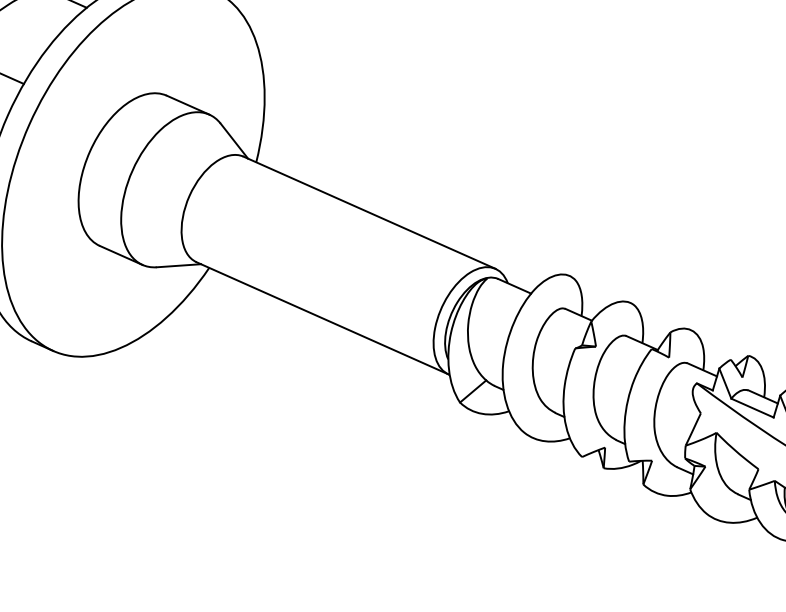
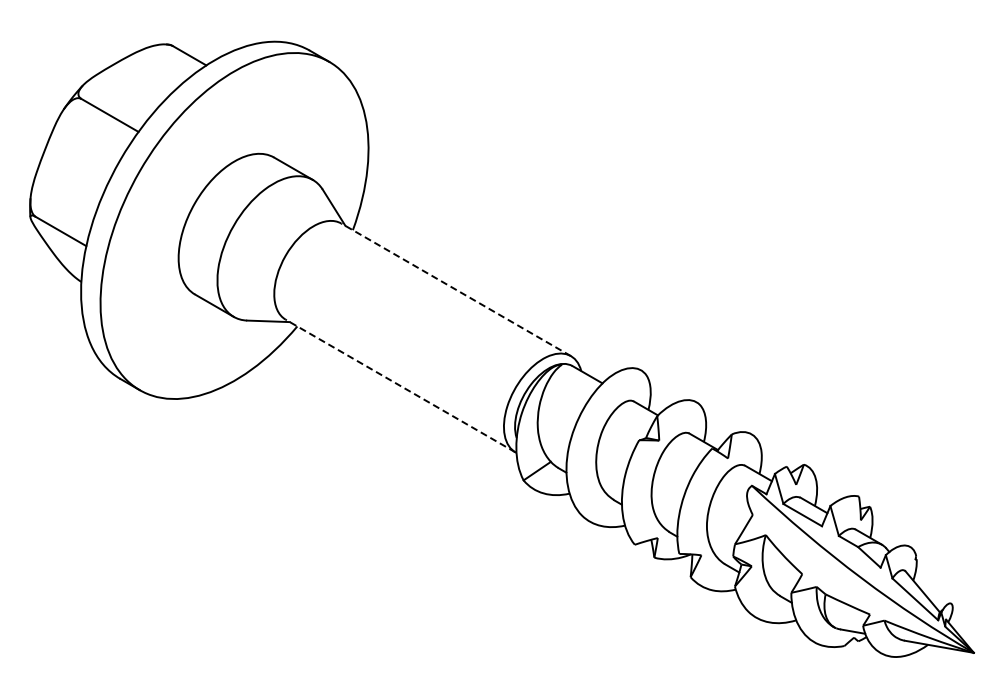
line: (369, 212) -> (456, 289), solid -> dashed
line: (322, 318) -> (400, 386), solid -> dashed

